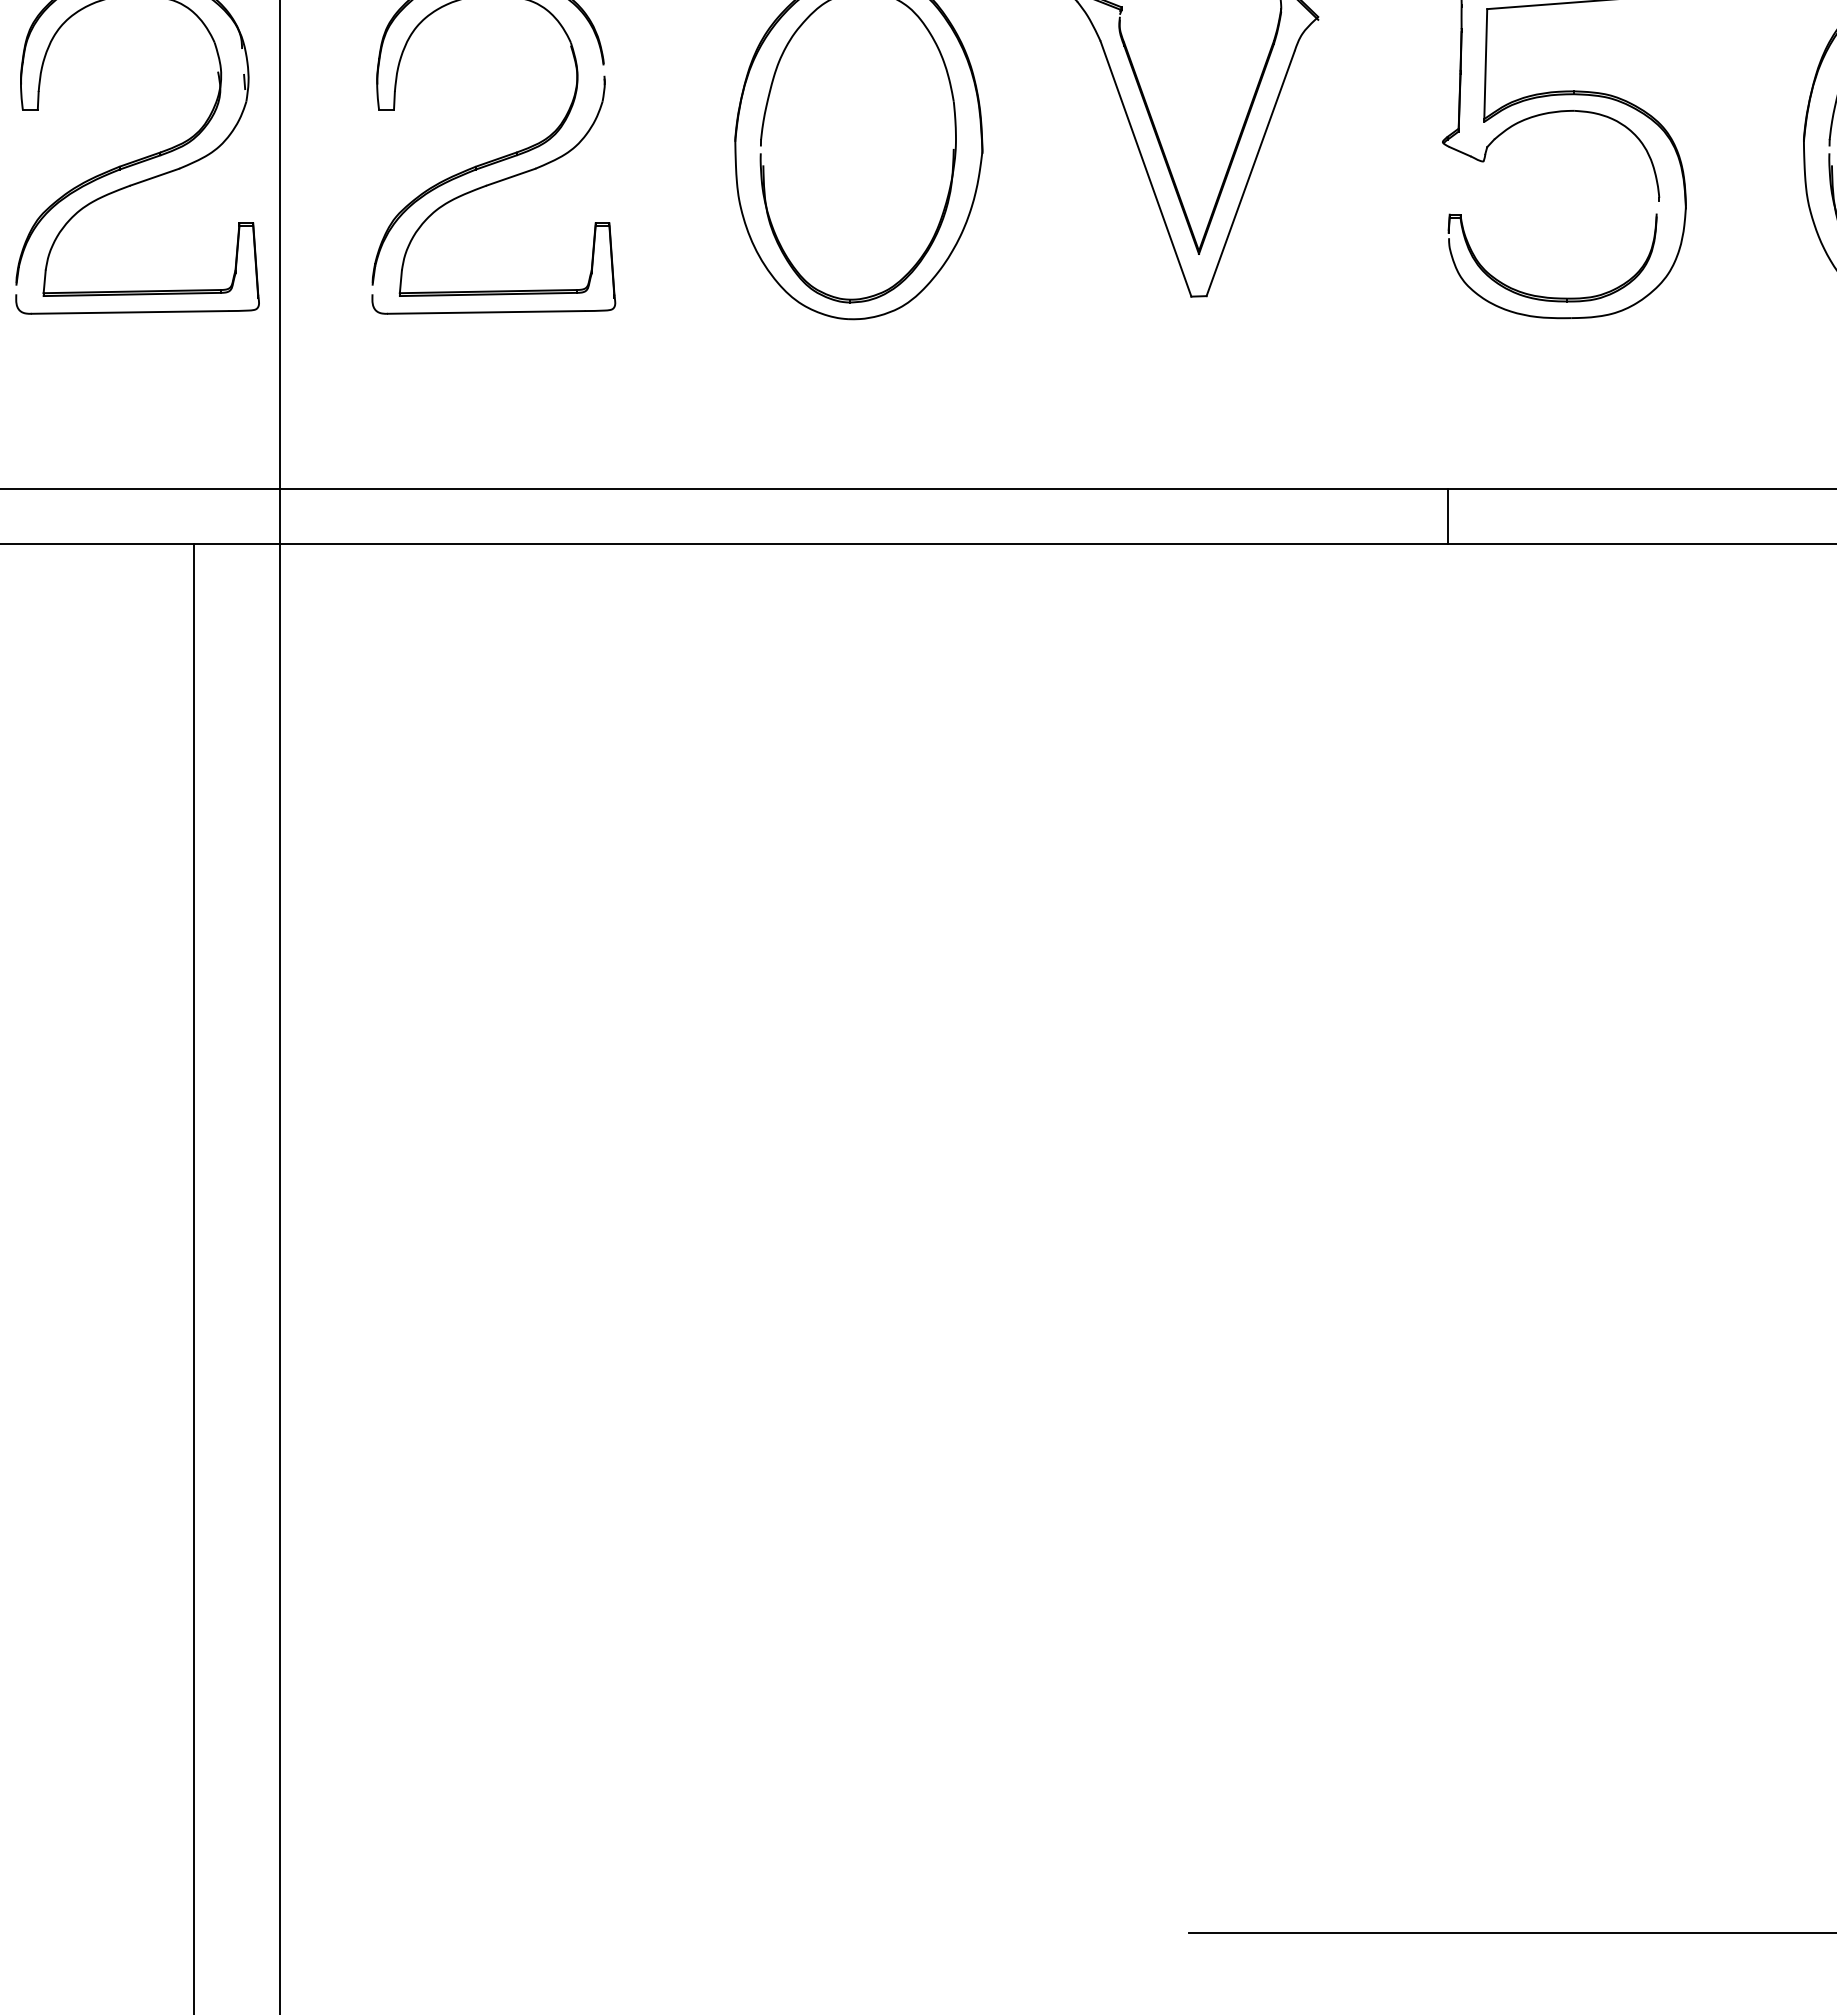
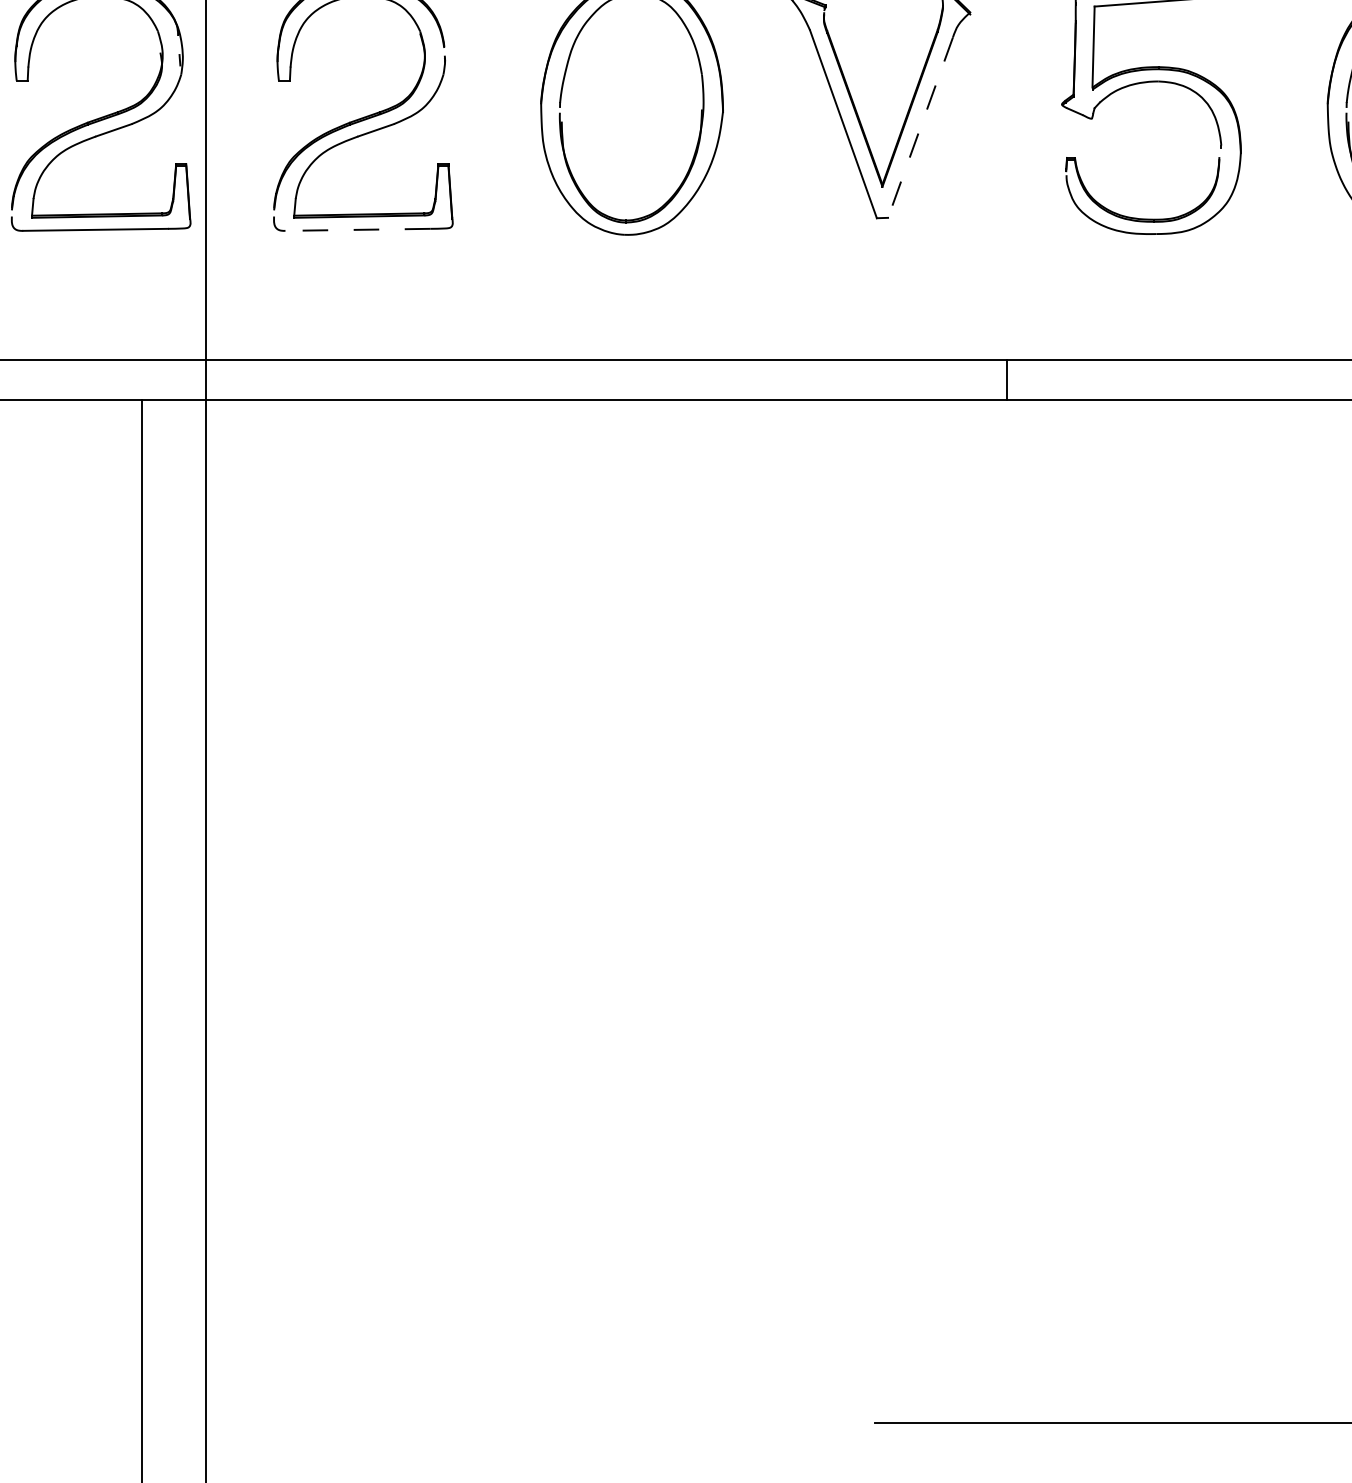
line: (1250, 174) -> (920, 128), solid -> dashed
line: (485, 312) -> (357, 229), solid -> dashed
line: (1448, 515) -> (1007, 379), moved

